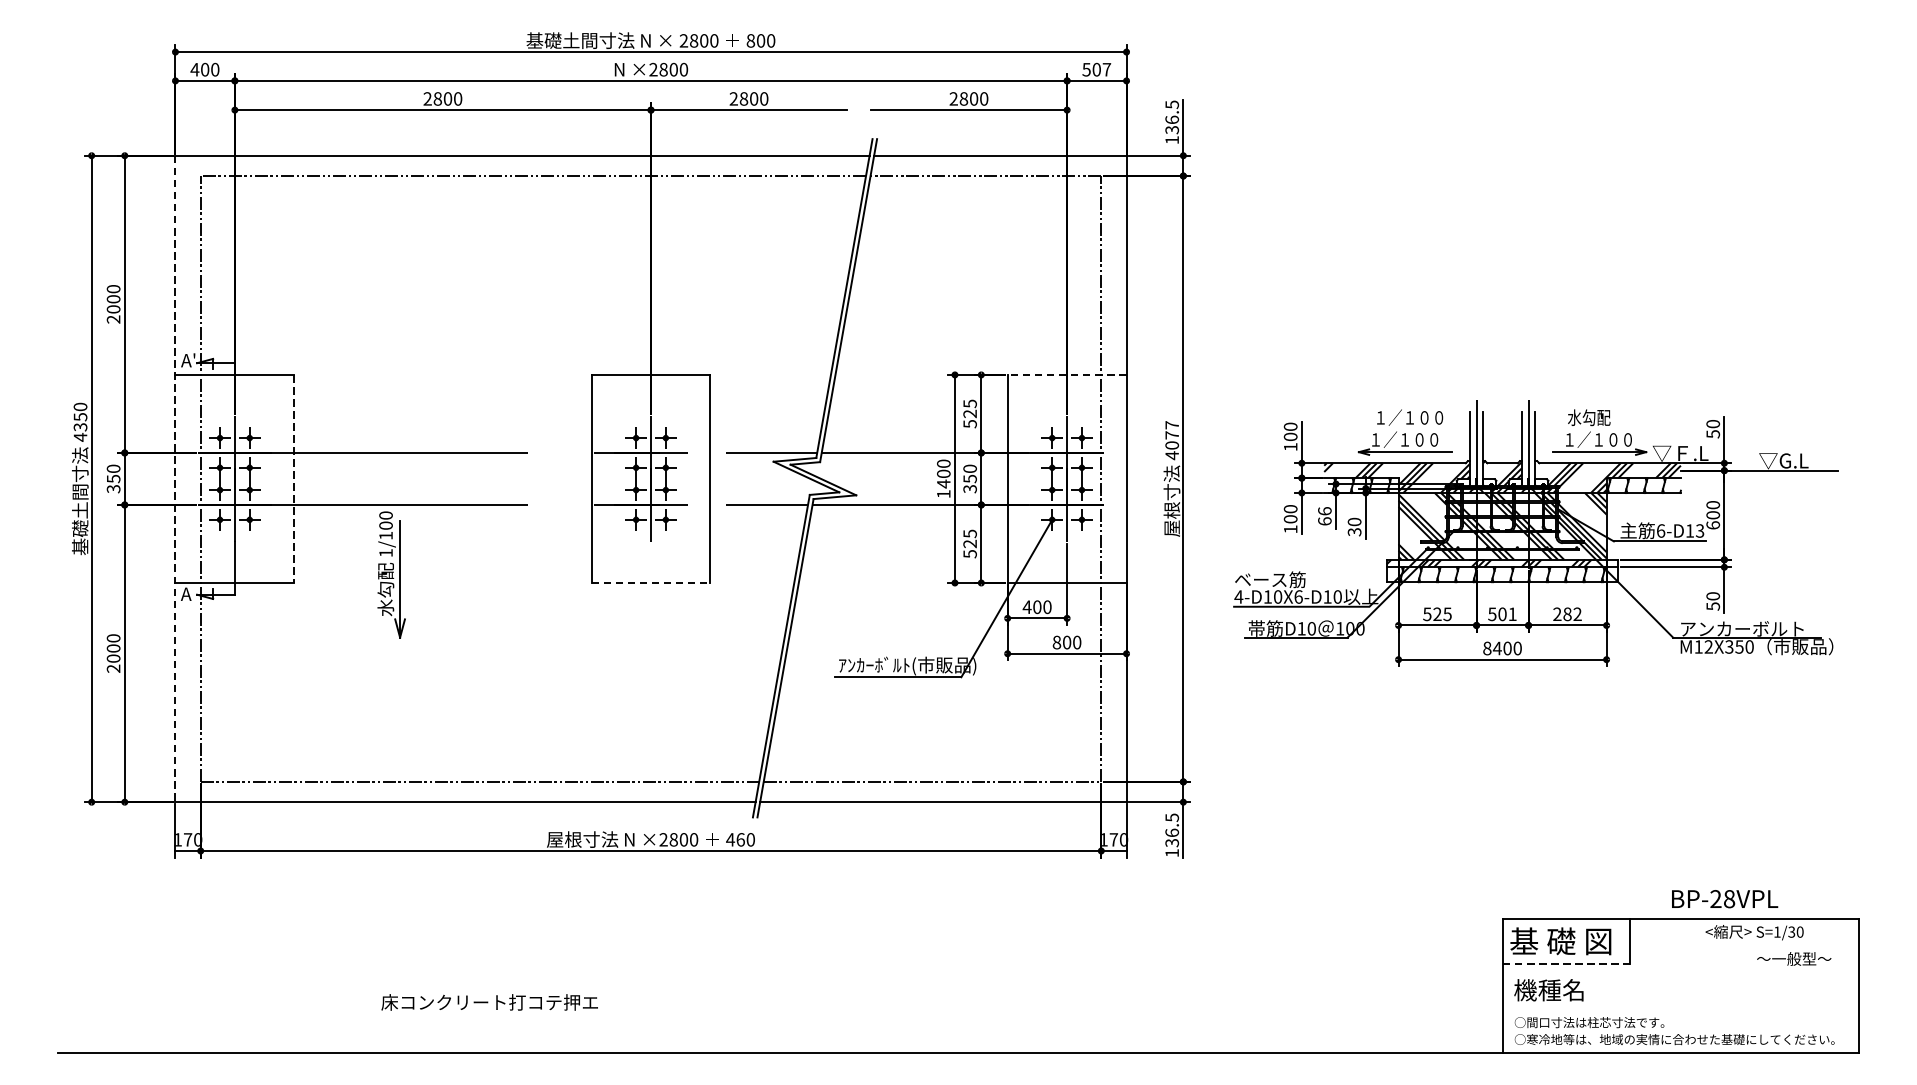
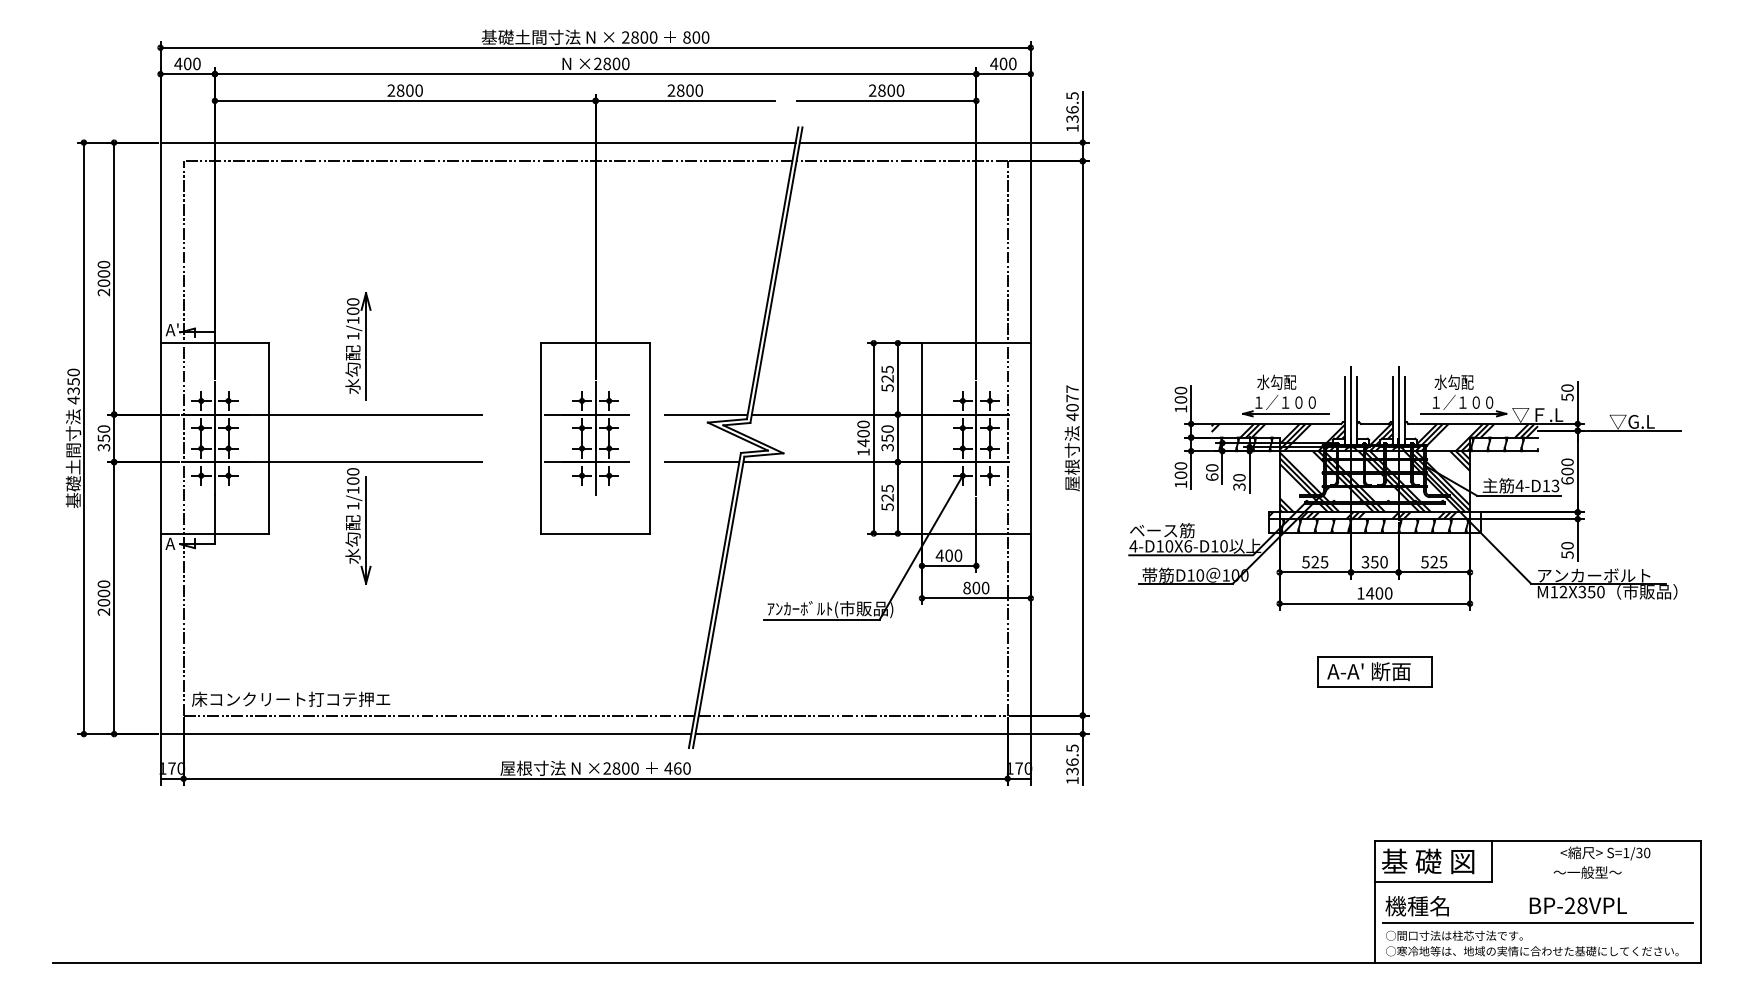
text: (1096, 69) -> (1003, 63), 507 -> 400
line: (1066, 375) -> (975, 343), dashed -> solid
part: (391, 378) -> (358, 346), added
text: (1408, 416) -> (1288, 381), １／１００ -> 水勾配
line: (175, 479) -> (160, 438), dashed -> solid
line: (294, 479) -> (269, 438), dashed -> solid
text: (1325, 510) -> (1212, 467), 66 -> 60
text: (1660, 530) -> (1519, 485), 6-D13 -> 4-D13
line: (651, 582) -> (596, 533), dashed -> solid
text: (1502, 614) -> (1374, 562), 501 -> 350
text: (1567, 614) -> (1434, 562), 282 -> 525
text: (1486, 648) -> (1360, 593), 8400 -> 1400
part: (1502, 733) -> (1374, 671), added
text: (1724, 898) -> (1577, 905), moved
text: (1794, 958) -> (1587, 872), moved
line: (1566, 963) -> (1433, 881), dashed -> solid
text: (490, 1001) -> (291, 698), moved
line: (1681, 1008) -> (1538, 922), added

